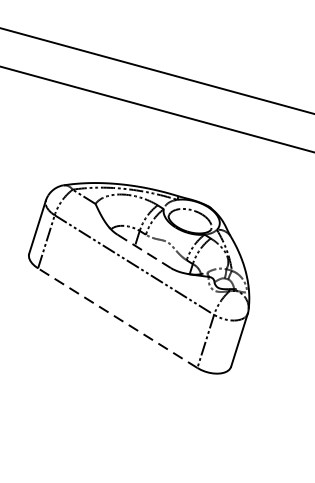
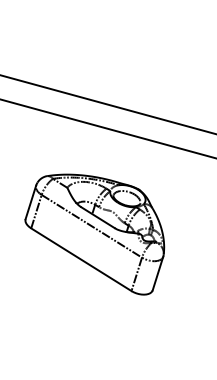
line: (144, 251) -> (98, 217), dashed -> solid
line: (116, 317) -> (80, 259), dashed -> solid

